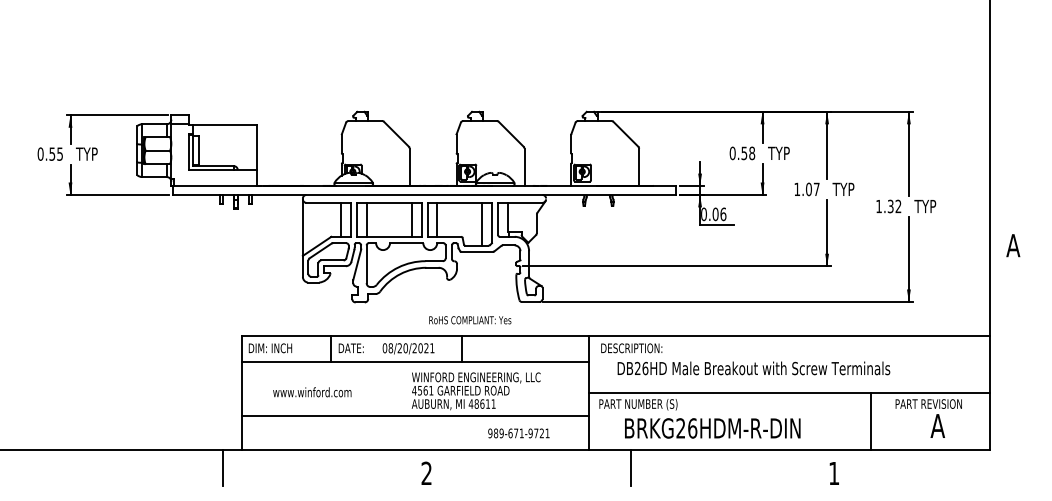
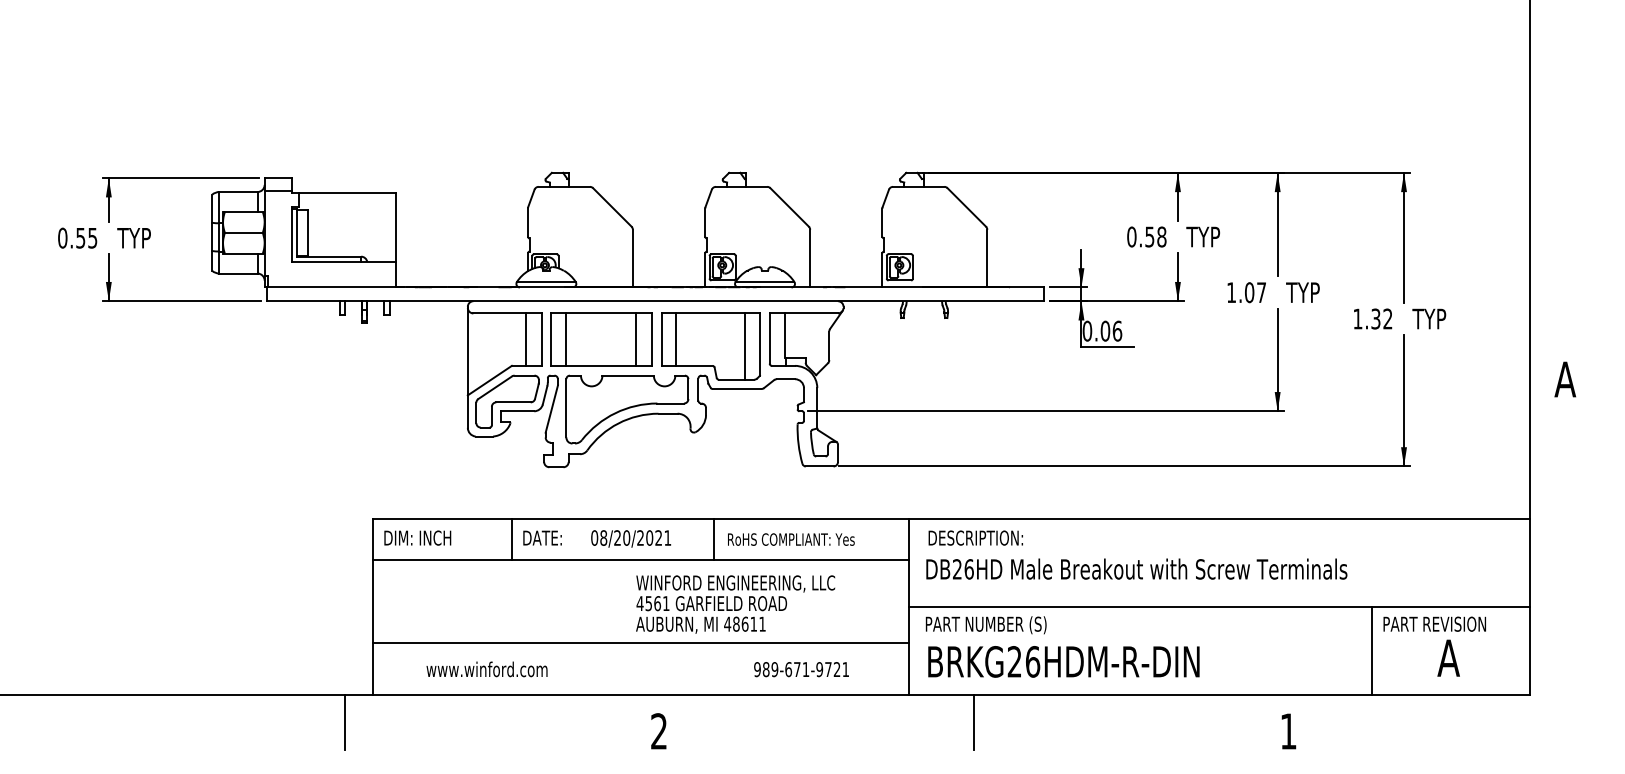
text: (470, 320) -> (791, 539), moved
text: (753, 368) -> (1136, 569), moved
text: (312, 392) -> (487, 669), moved
line: (871, 421) -> (1372, 651), moved
text: (712, 428) -> (1063, 661), moved

